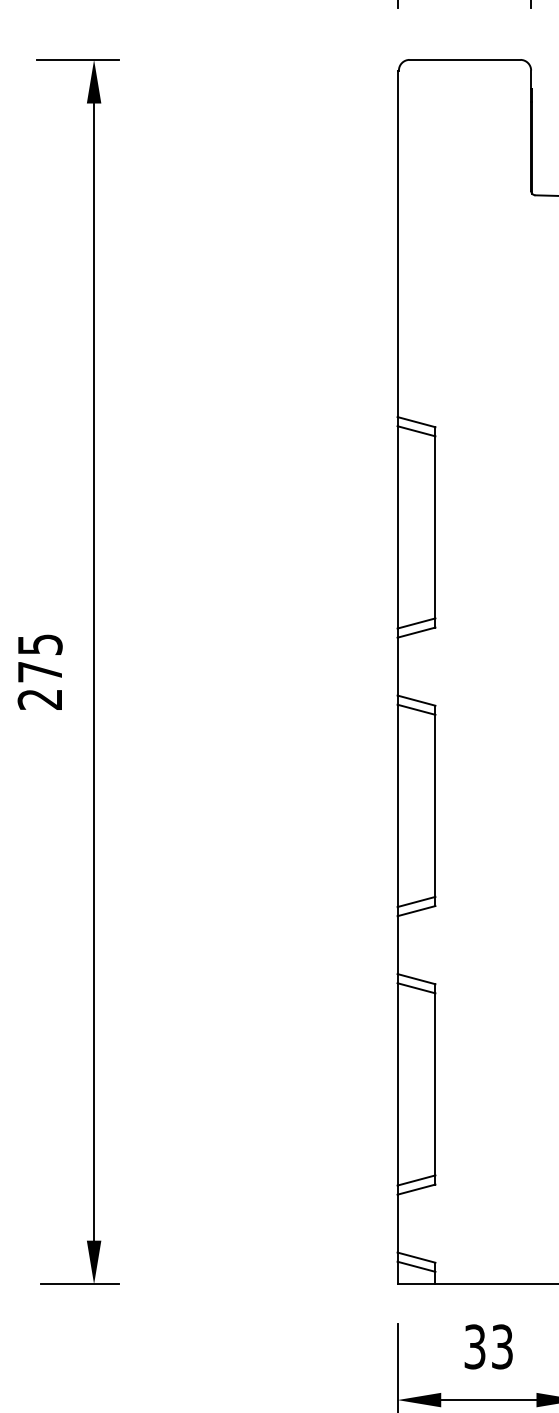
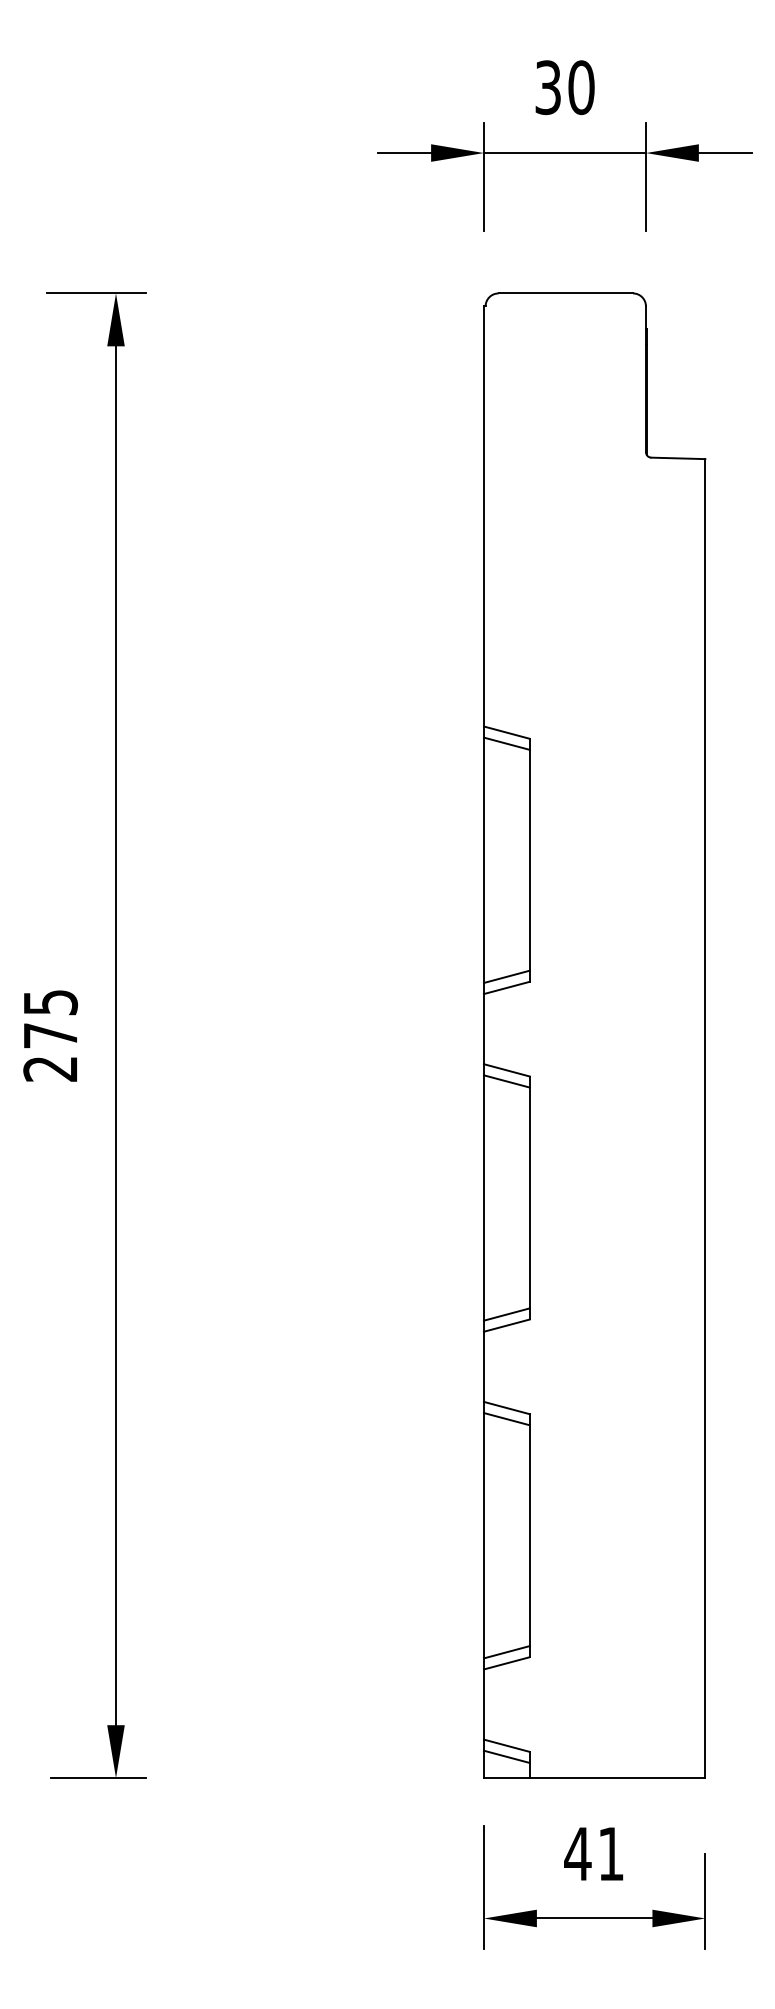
text: (487, 1346) -> (593, 1853), 33 -> 41

